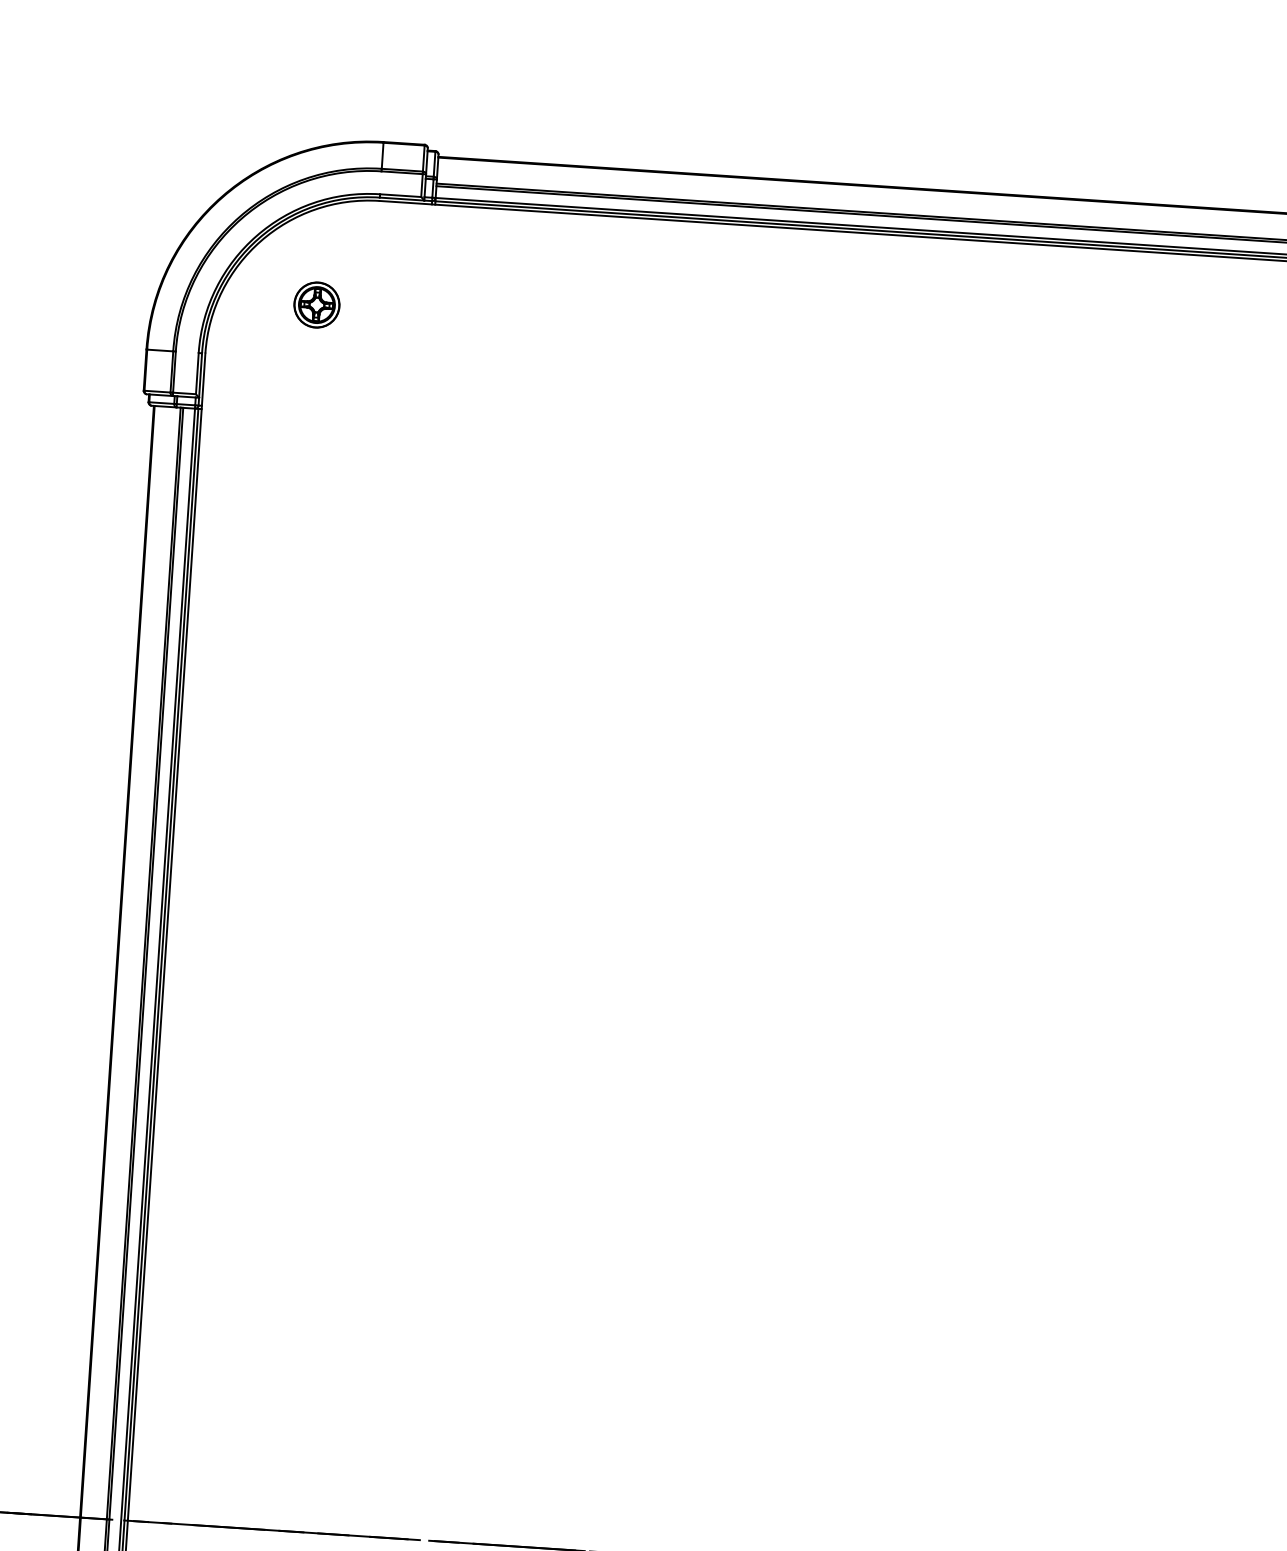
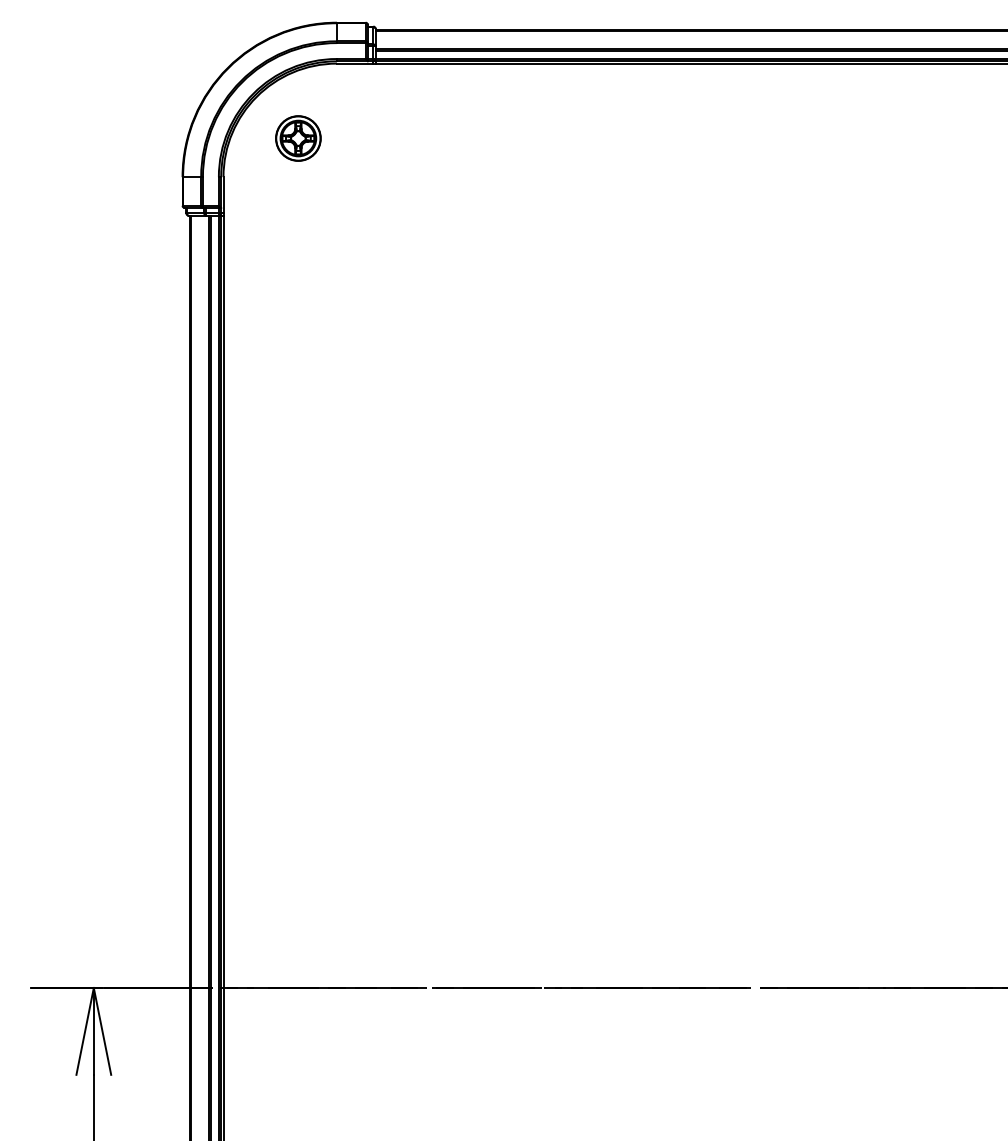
part: (317, 305) -> (298, 138), size x1.43

